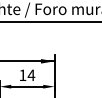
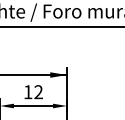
text: (31, 74) -> (38, 91), 14 -> 12

